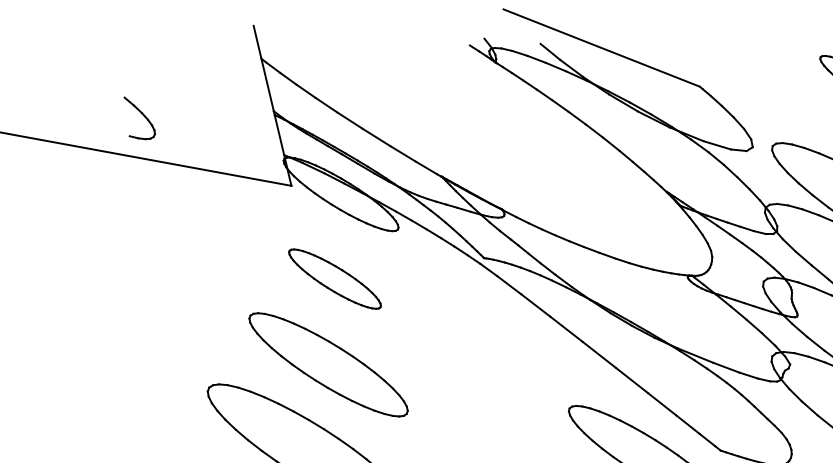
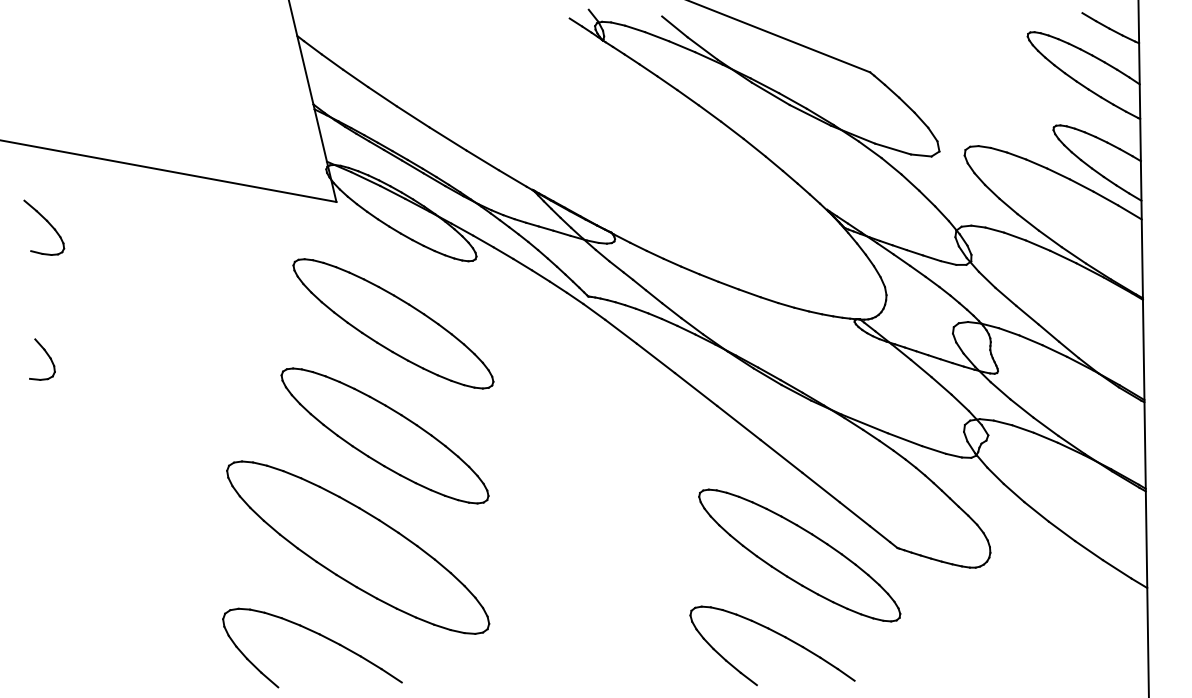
part: (139, 118) -> (44, 227), moved
part: (335, 278) -> (393, 323), size x1.67
part: (71, 304) -> (48, 357), added

